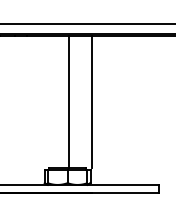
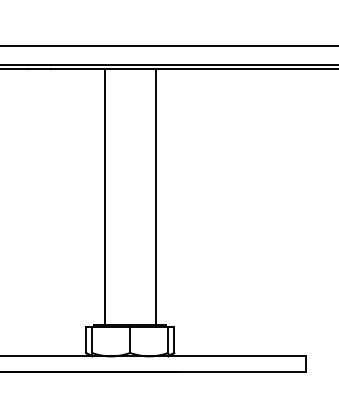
line: (69, 101) -> (104, 195), moved
line: (91, 101) -> (155, 195), moved

